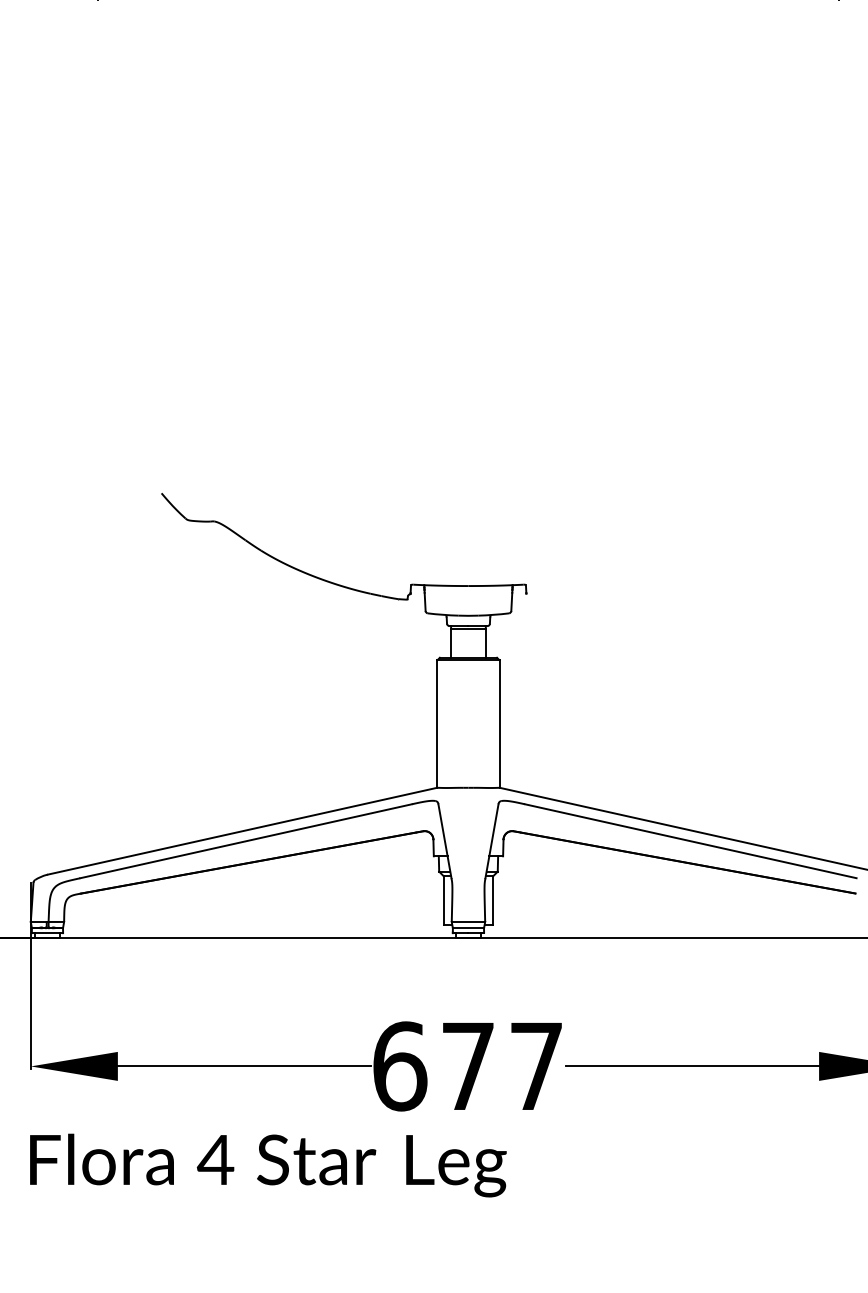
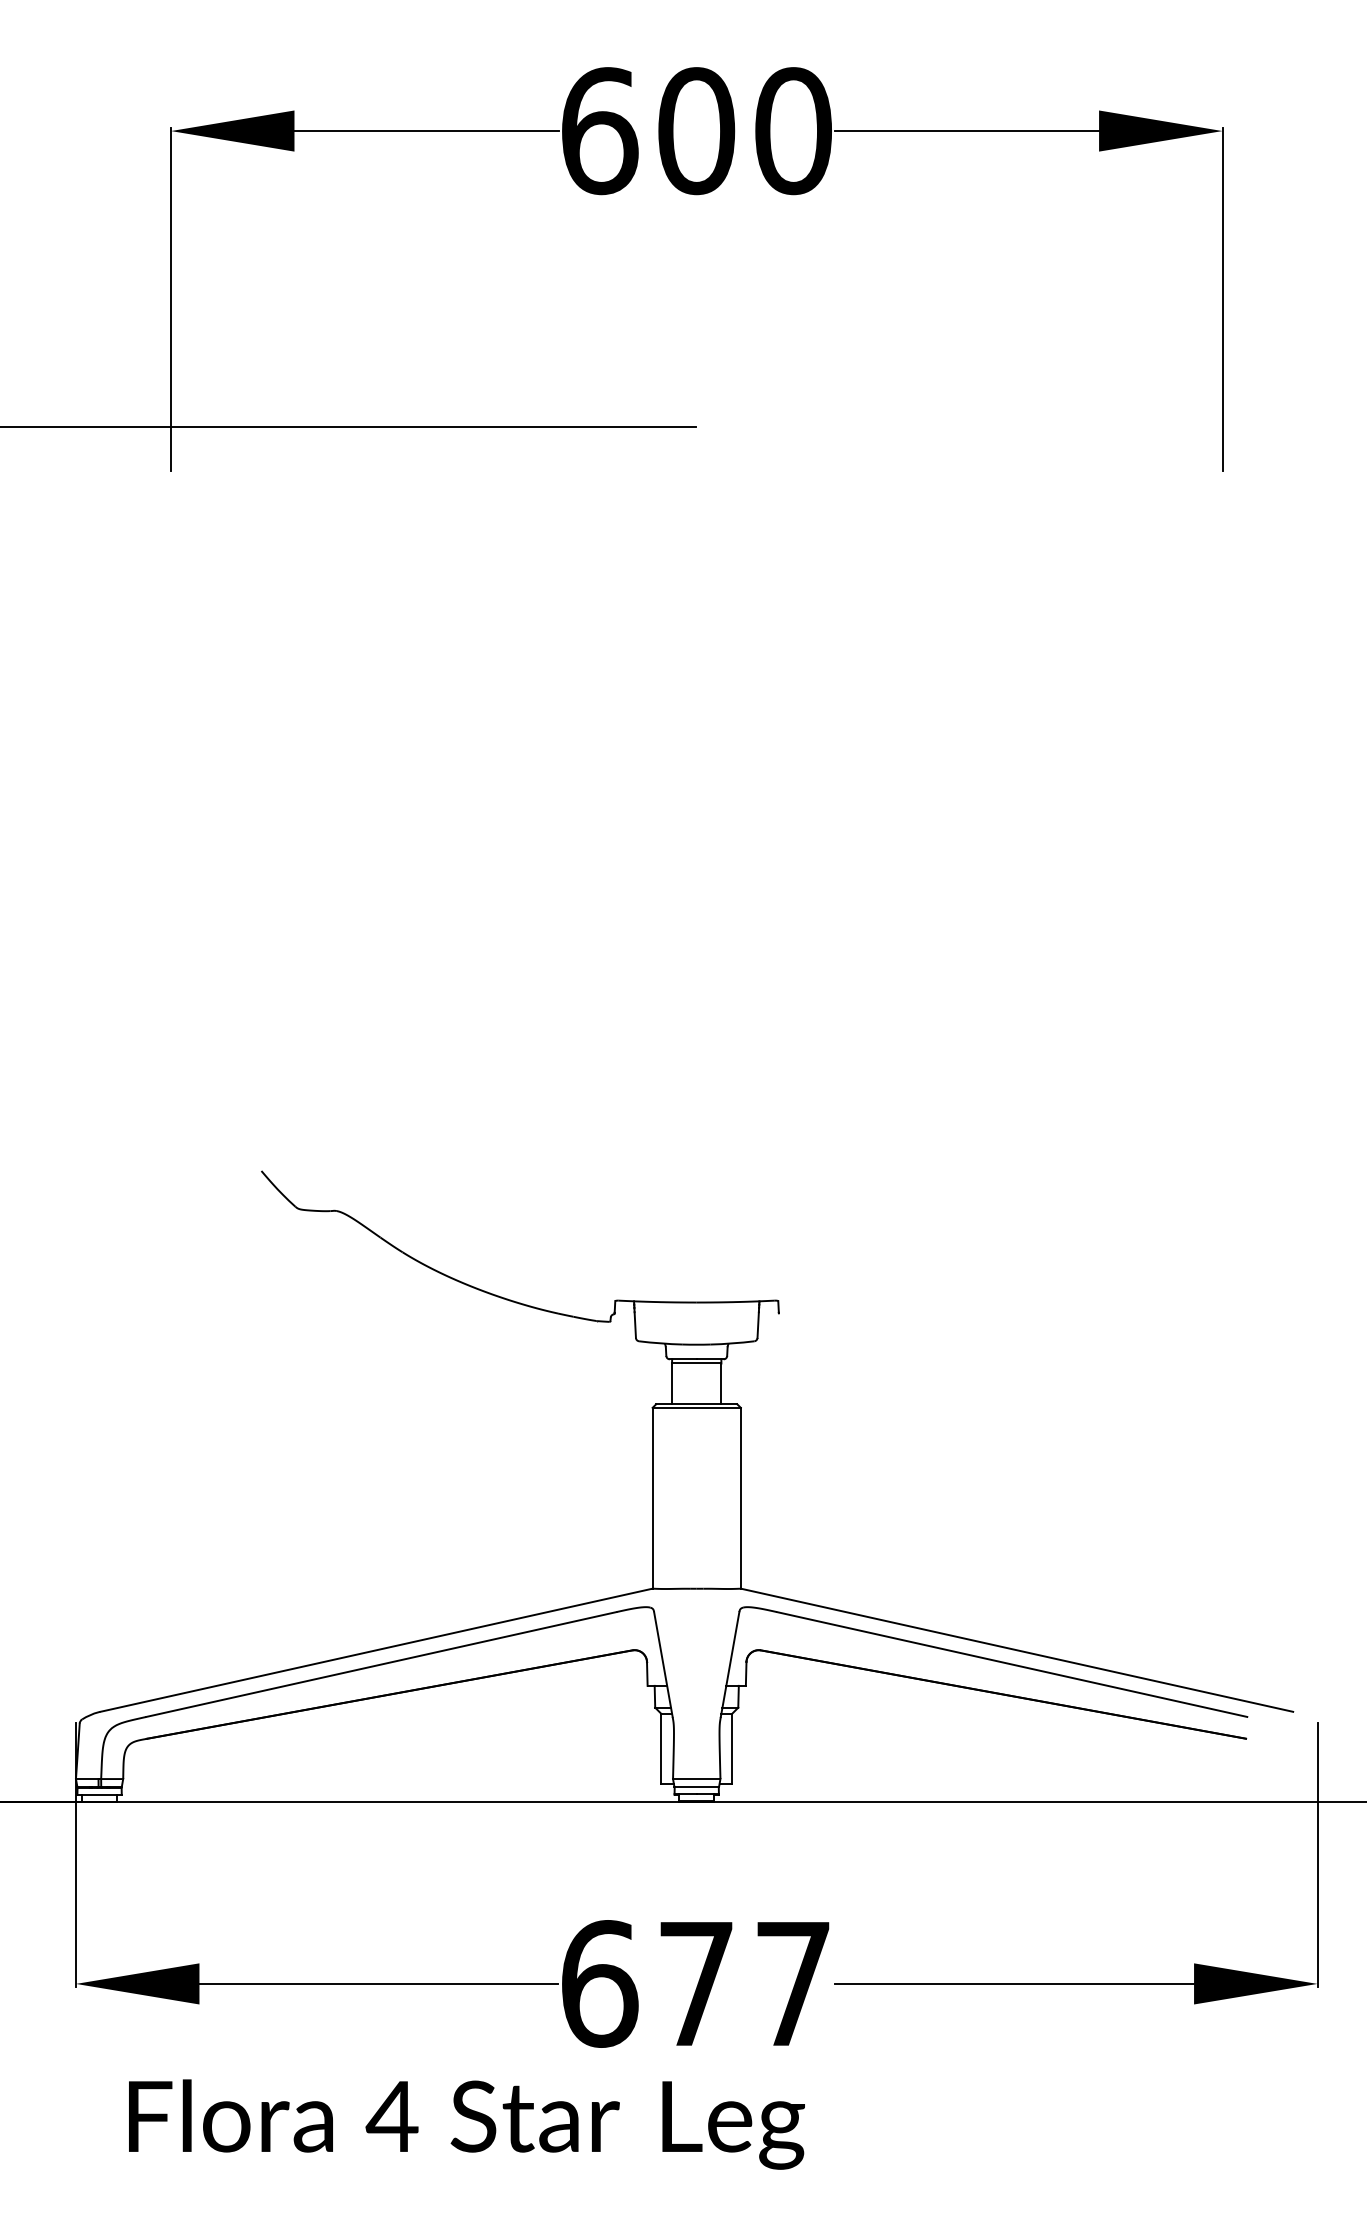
text: (268, 1165) -> (466, 2124), moved

